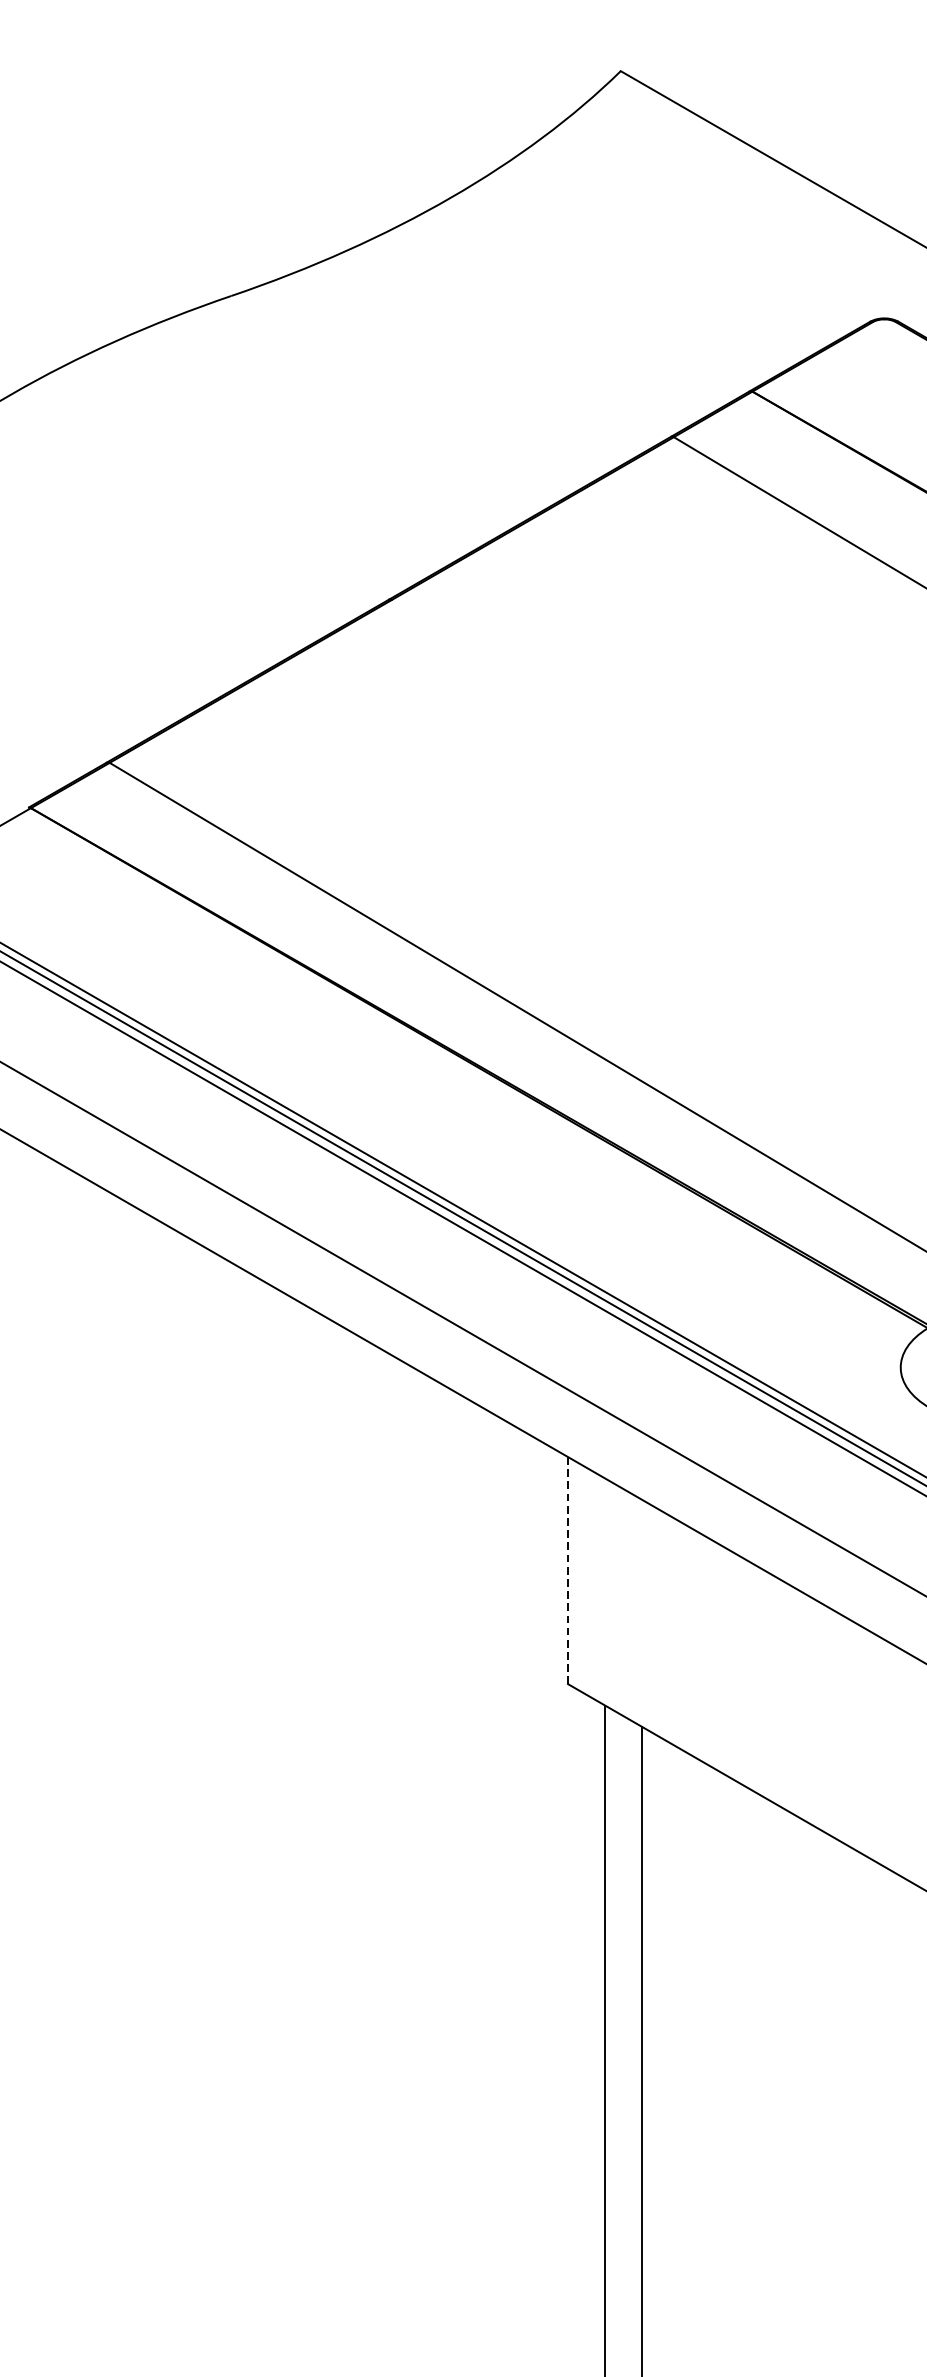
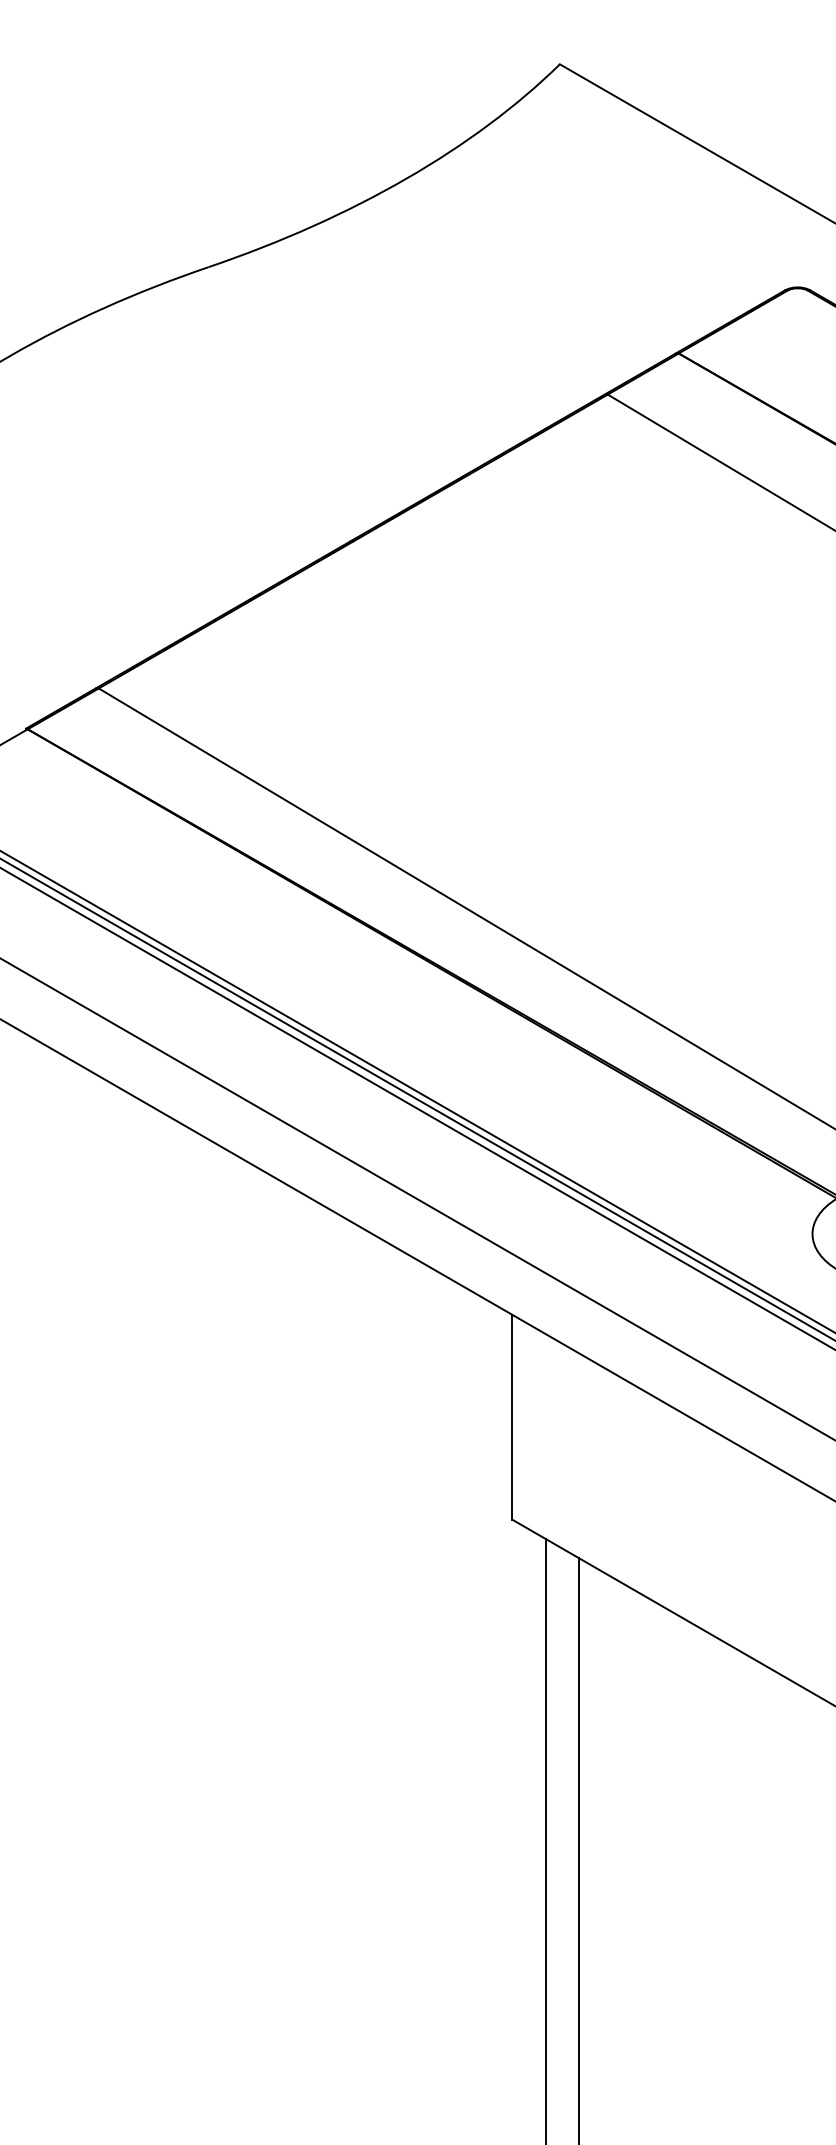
line: (568, 1569) -> (512, 1416), dashed -> solid

